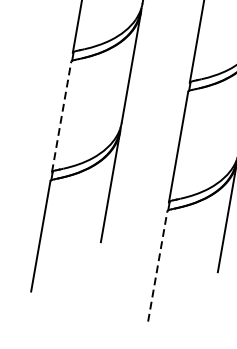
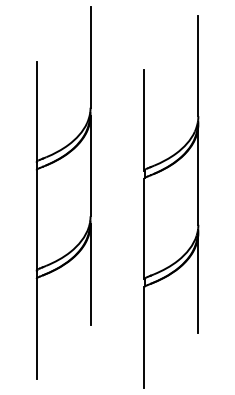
line: (61, 115) -> (36, 219), dashed -> solid
line: (158, 265) -> (144, 336), dashed -> solid

